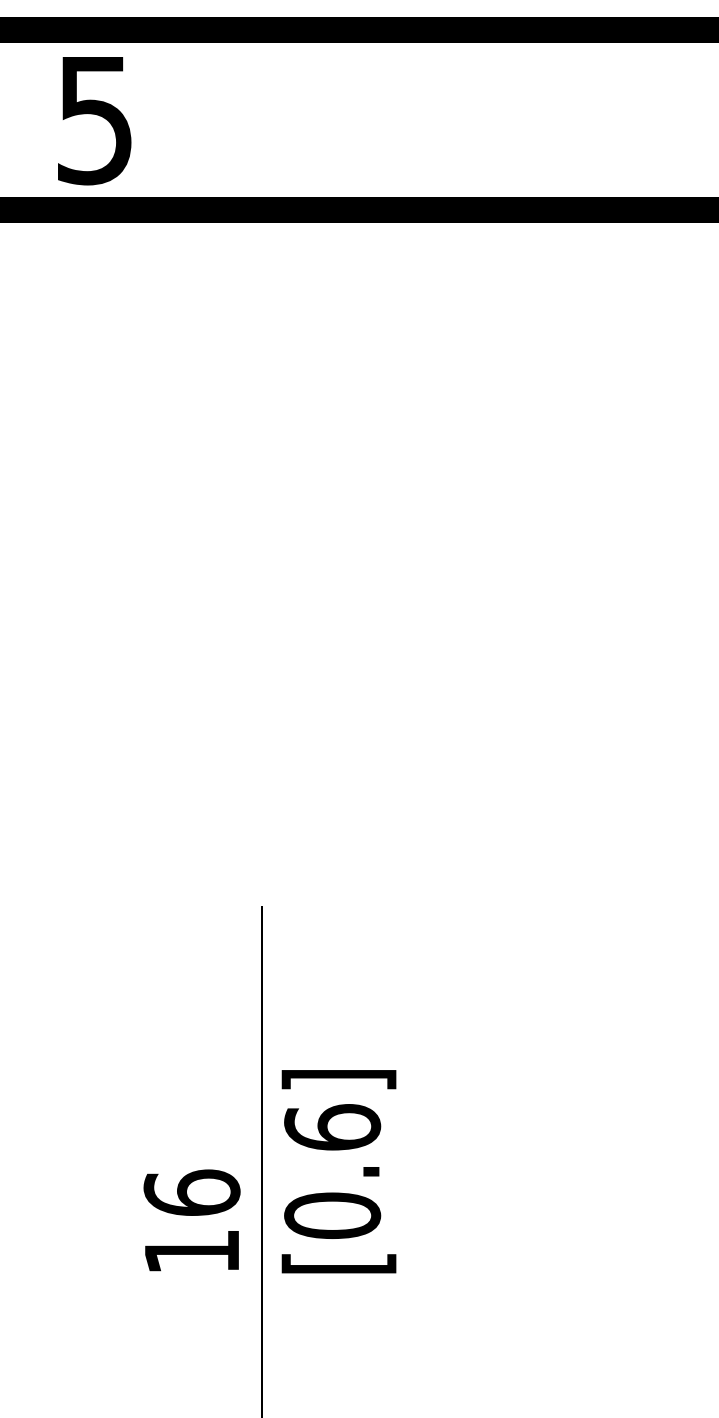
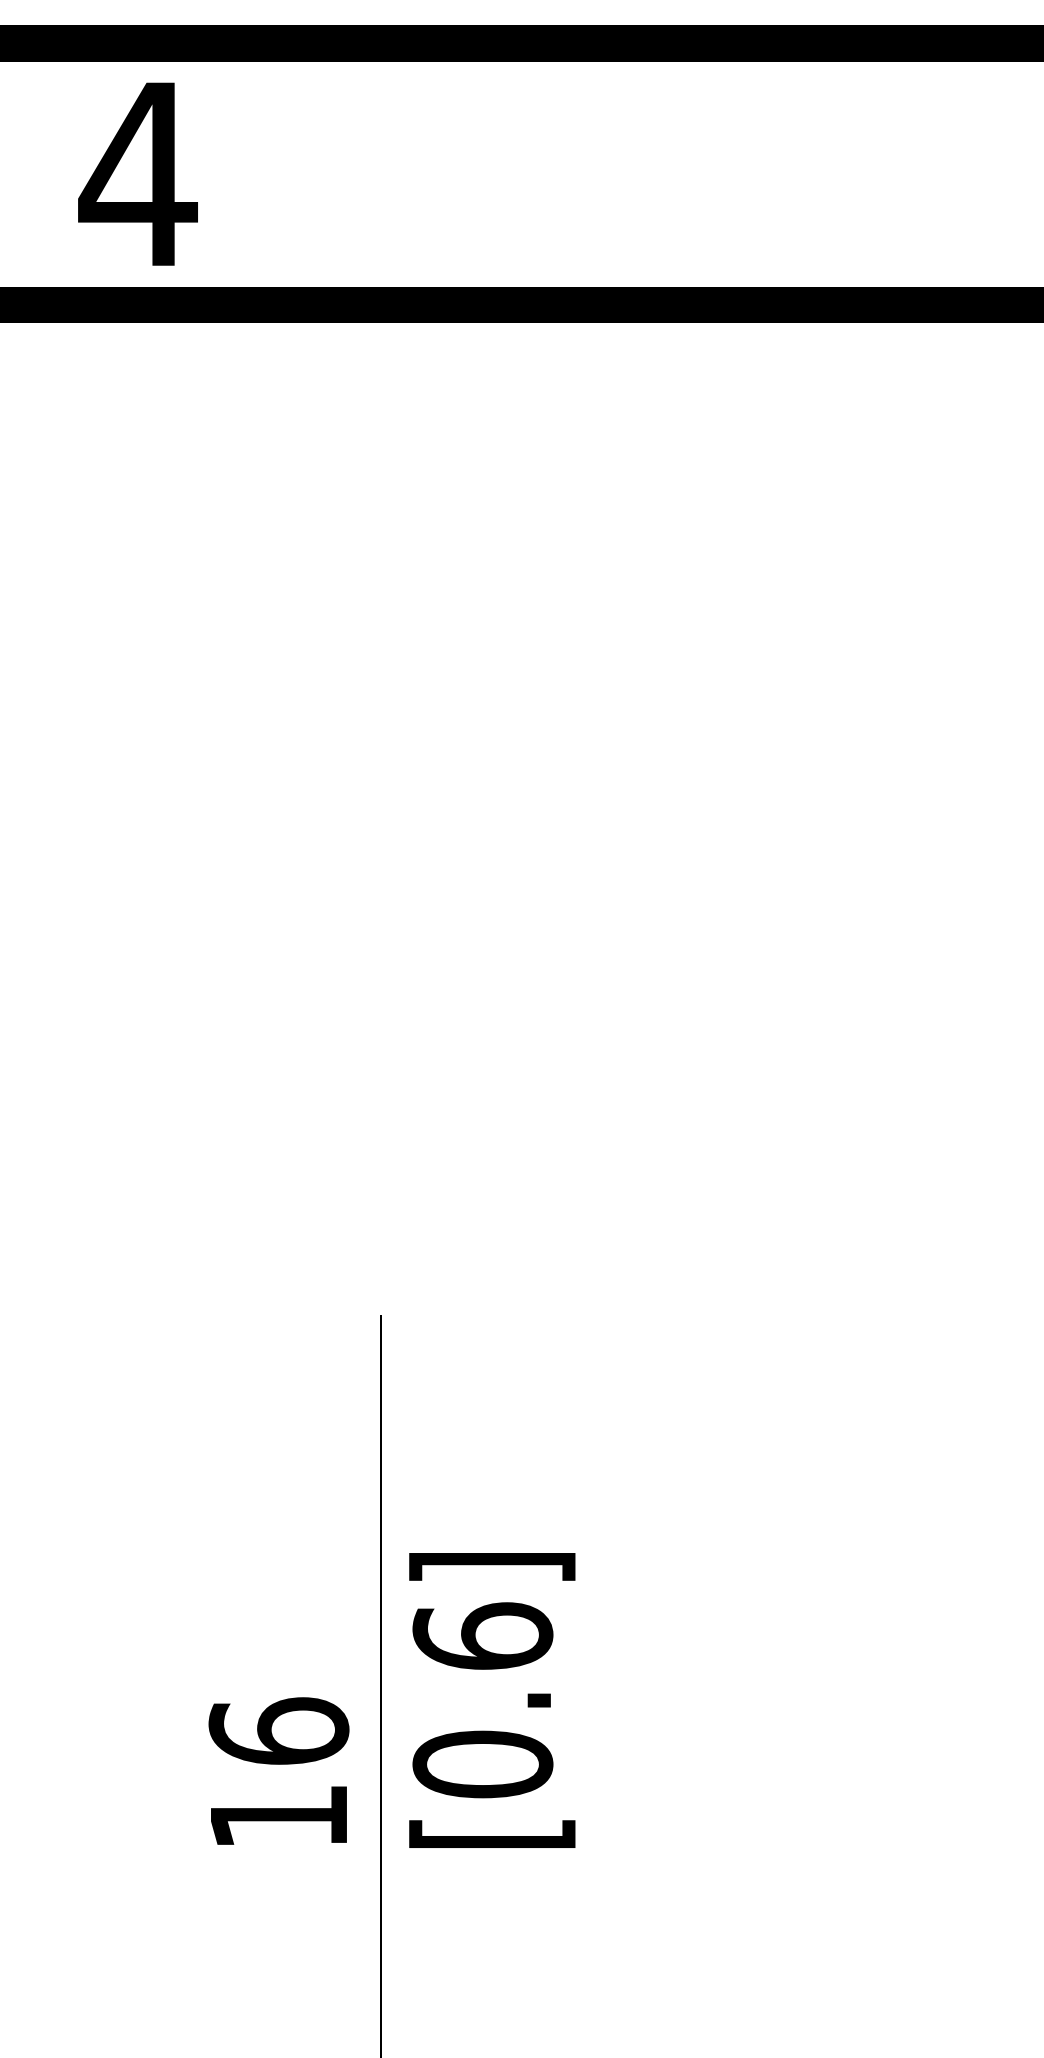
text: (94, 121) -> (137, 176), 5 -> 4

